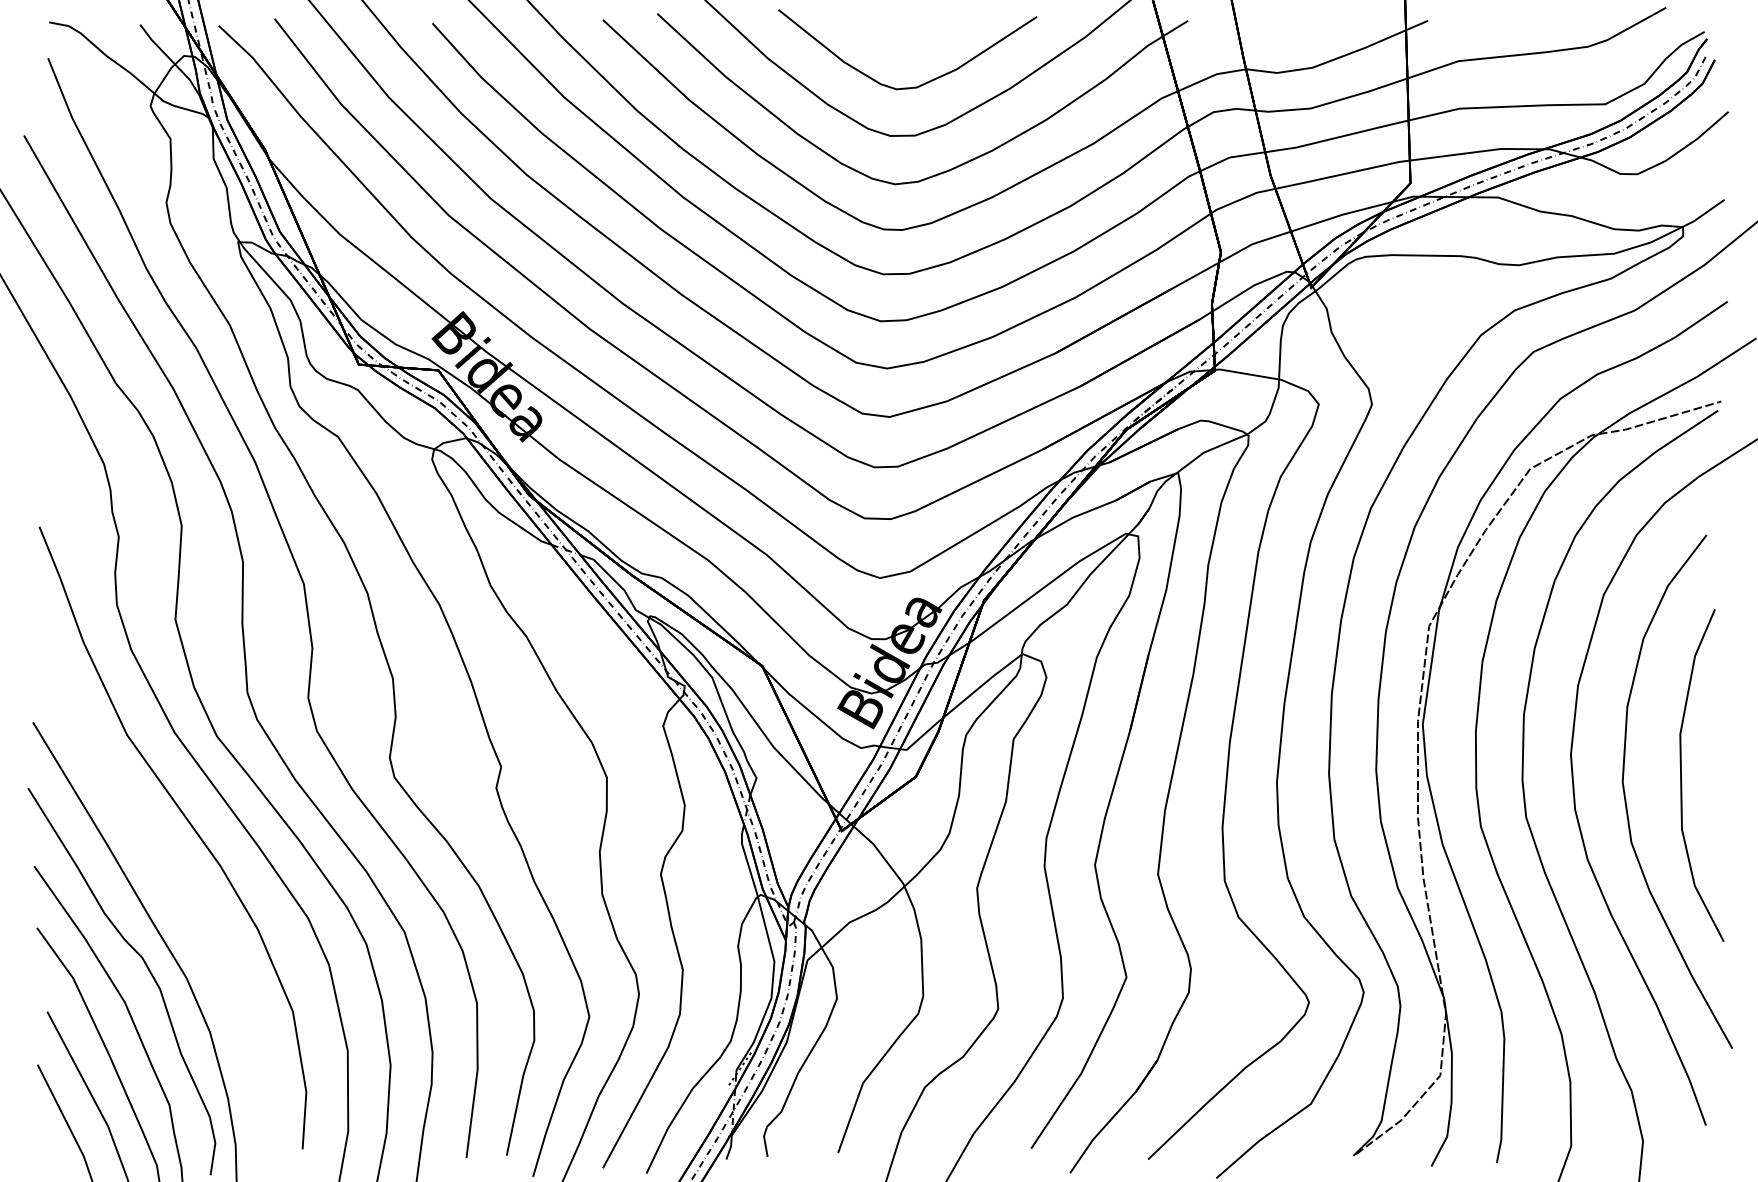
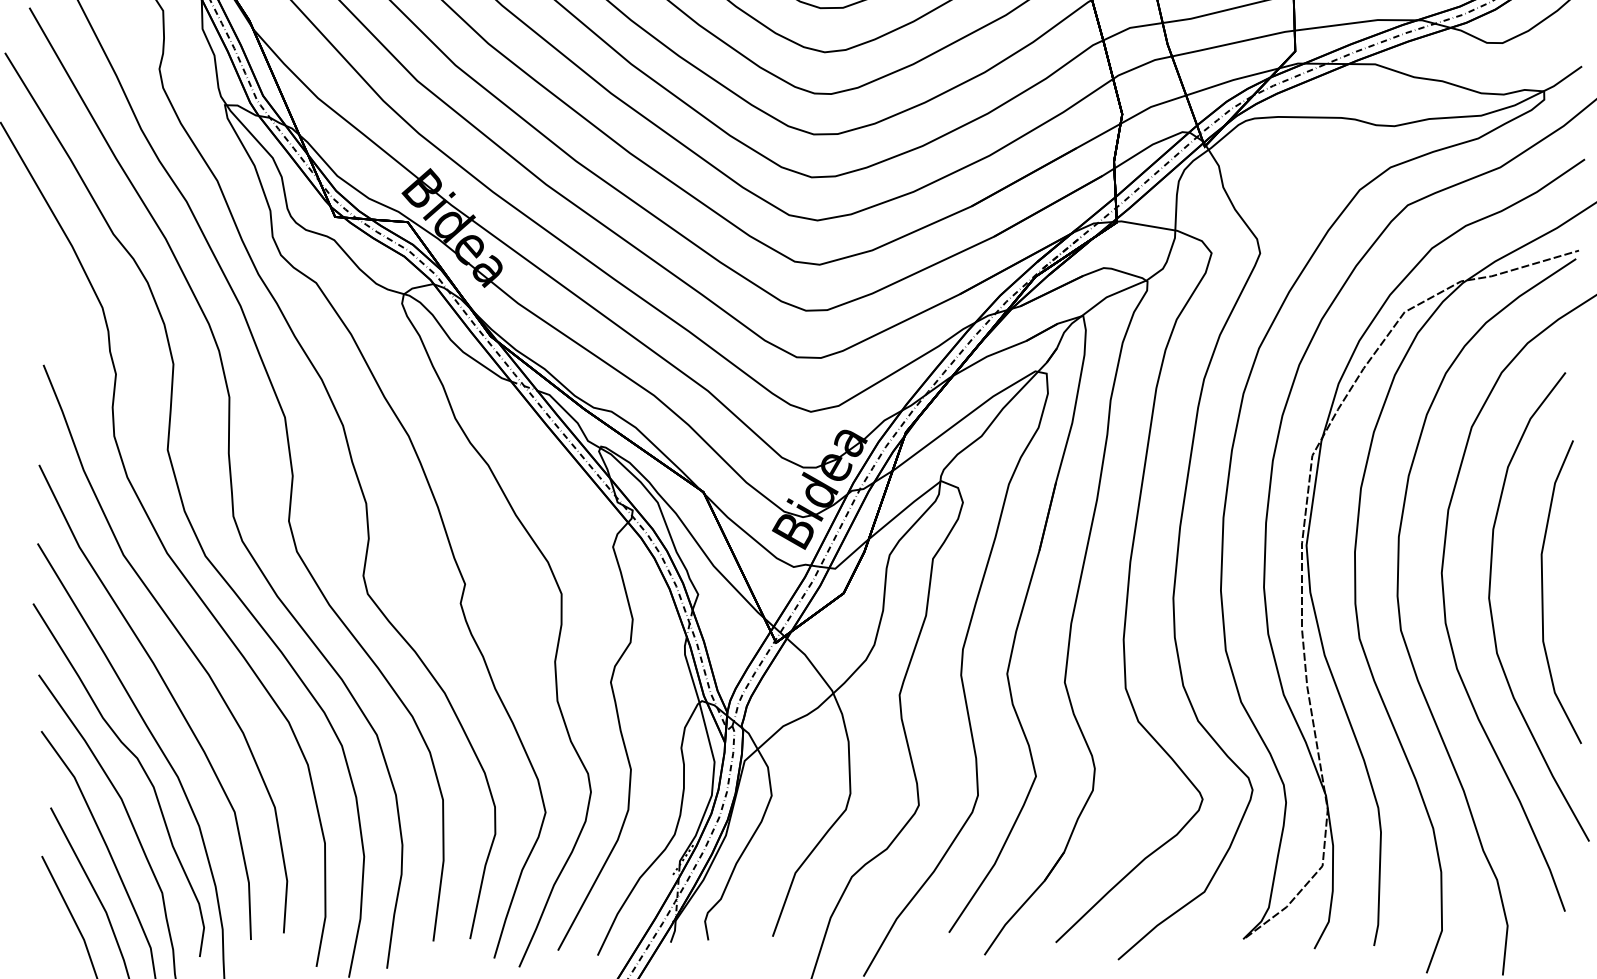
curve: (175, 883) -> (167, 690), added

